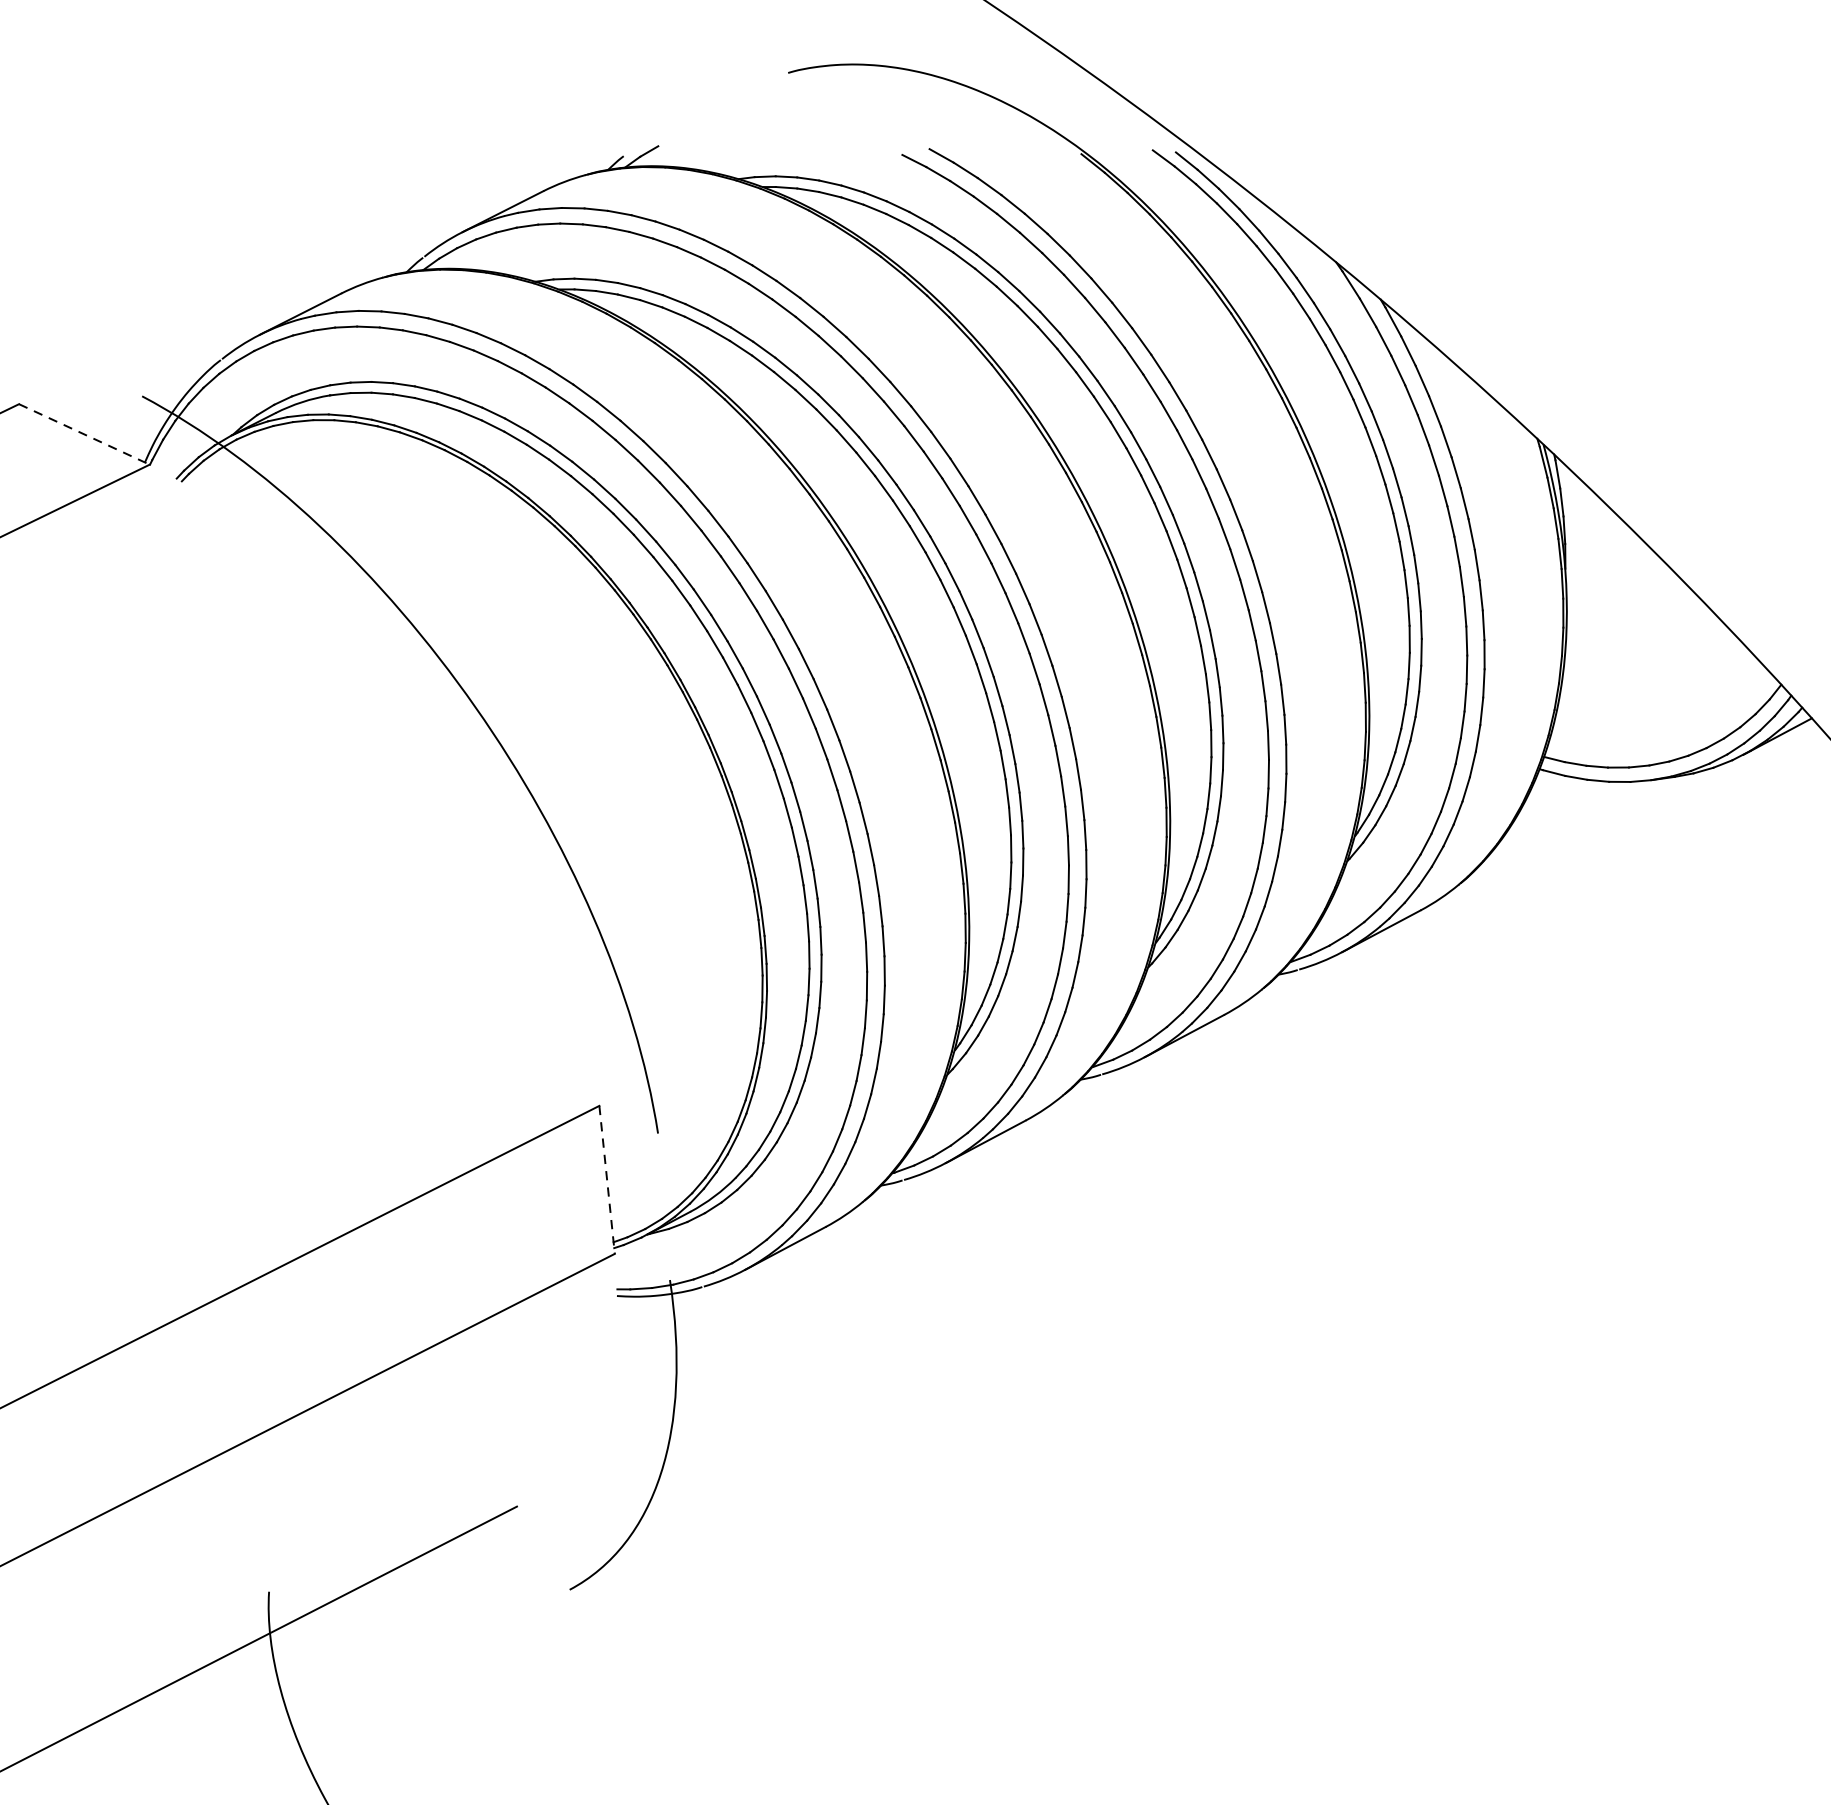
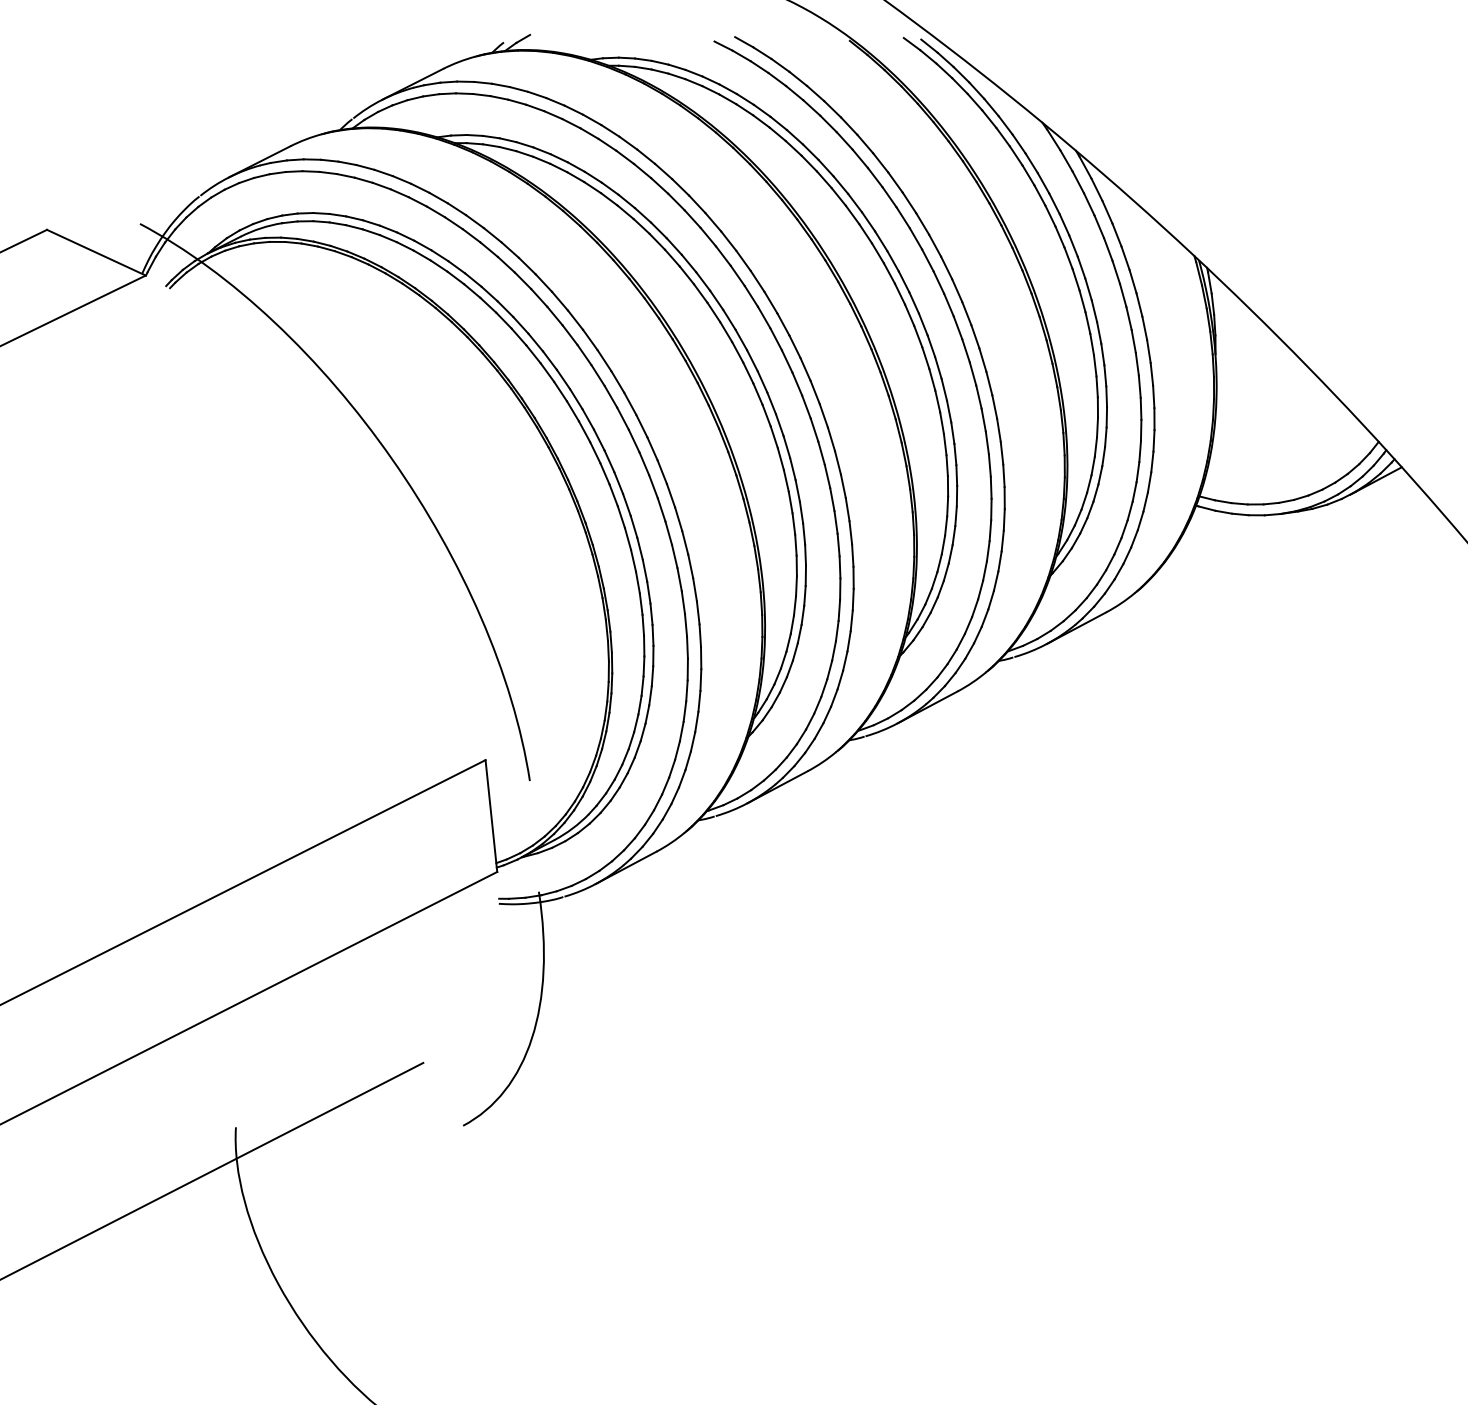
line: (84, 434) -> (96, 252), dashed -> solid
line: (607, 1180) -> (491, 816), dashed -> solid

